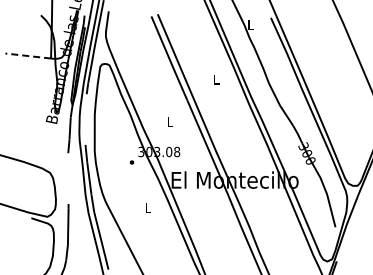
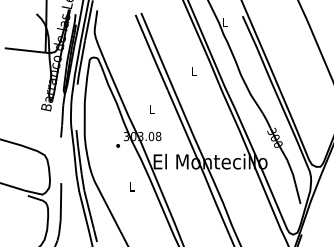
line: (28, 56) -> (25, 50), dashed -> solid

